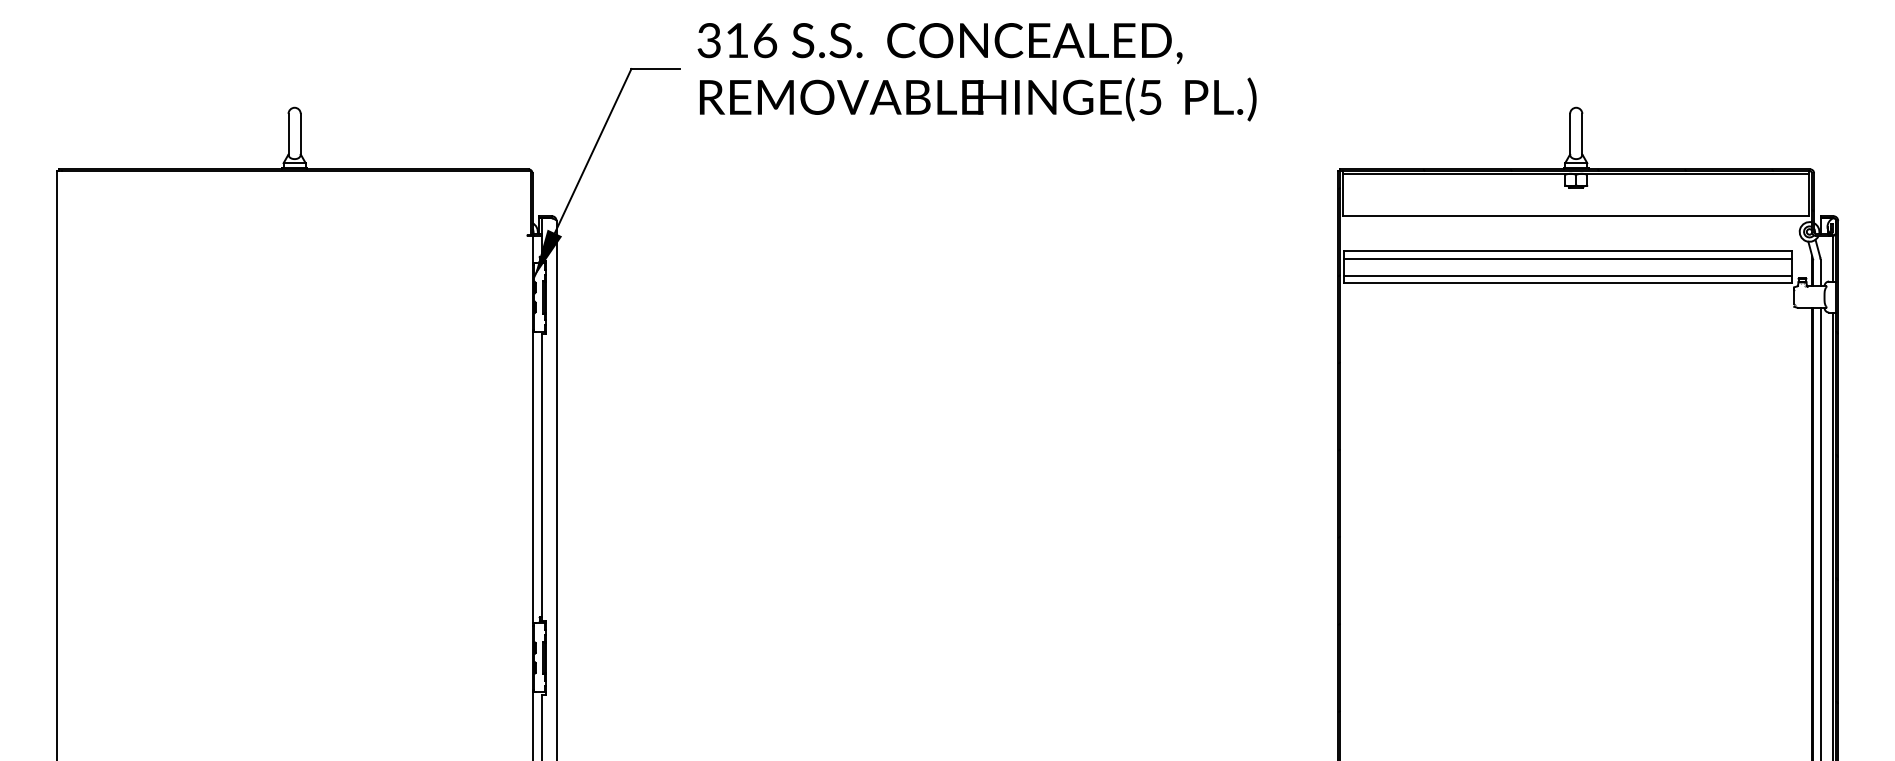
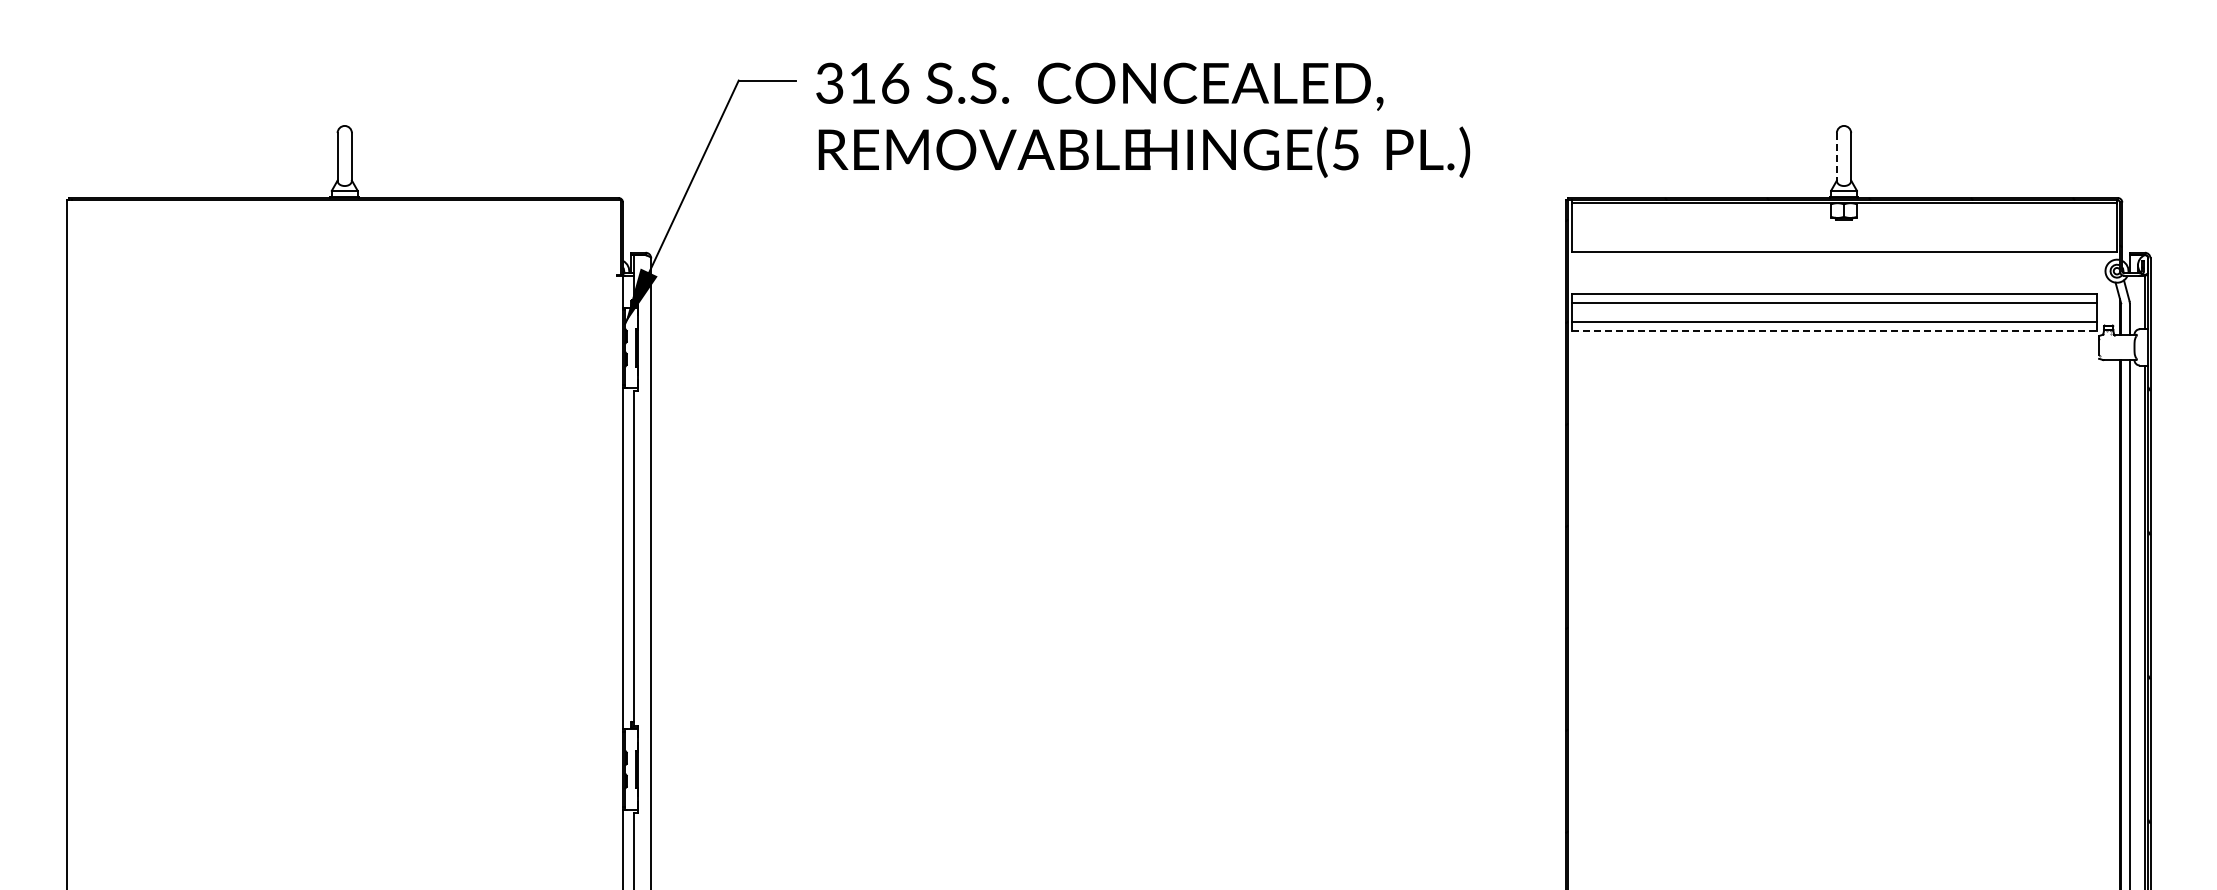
text: (977, 71) -> (1143, 119), moved
line: (1569, 133) -> (1836, 156), solid -> dashed
line: (1568, 283) -> (1834, 331), solid -> dashed

